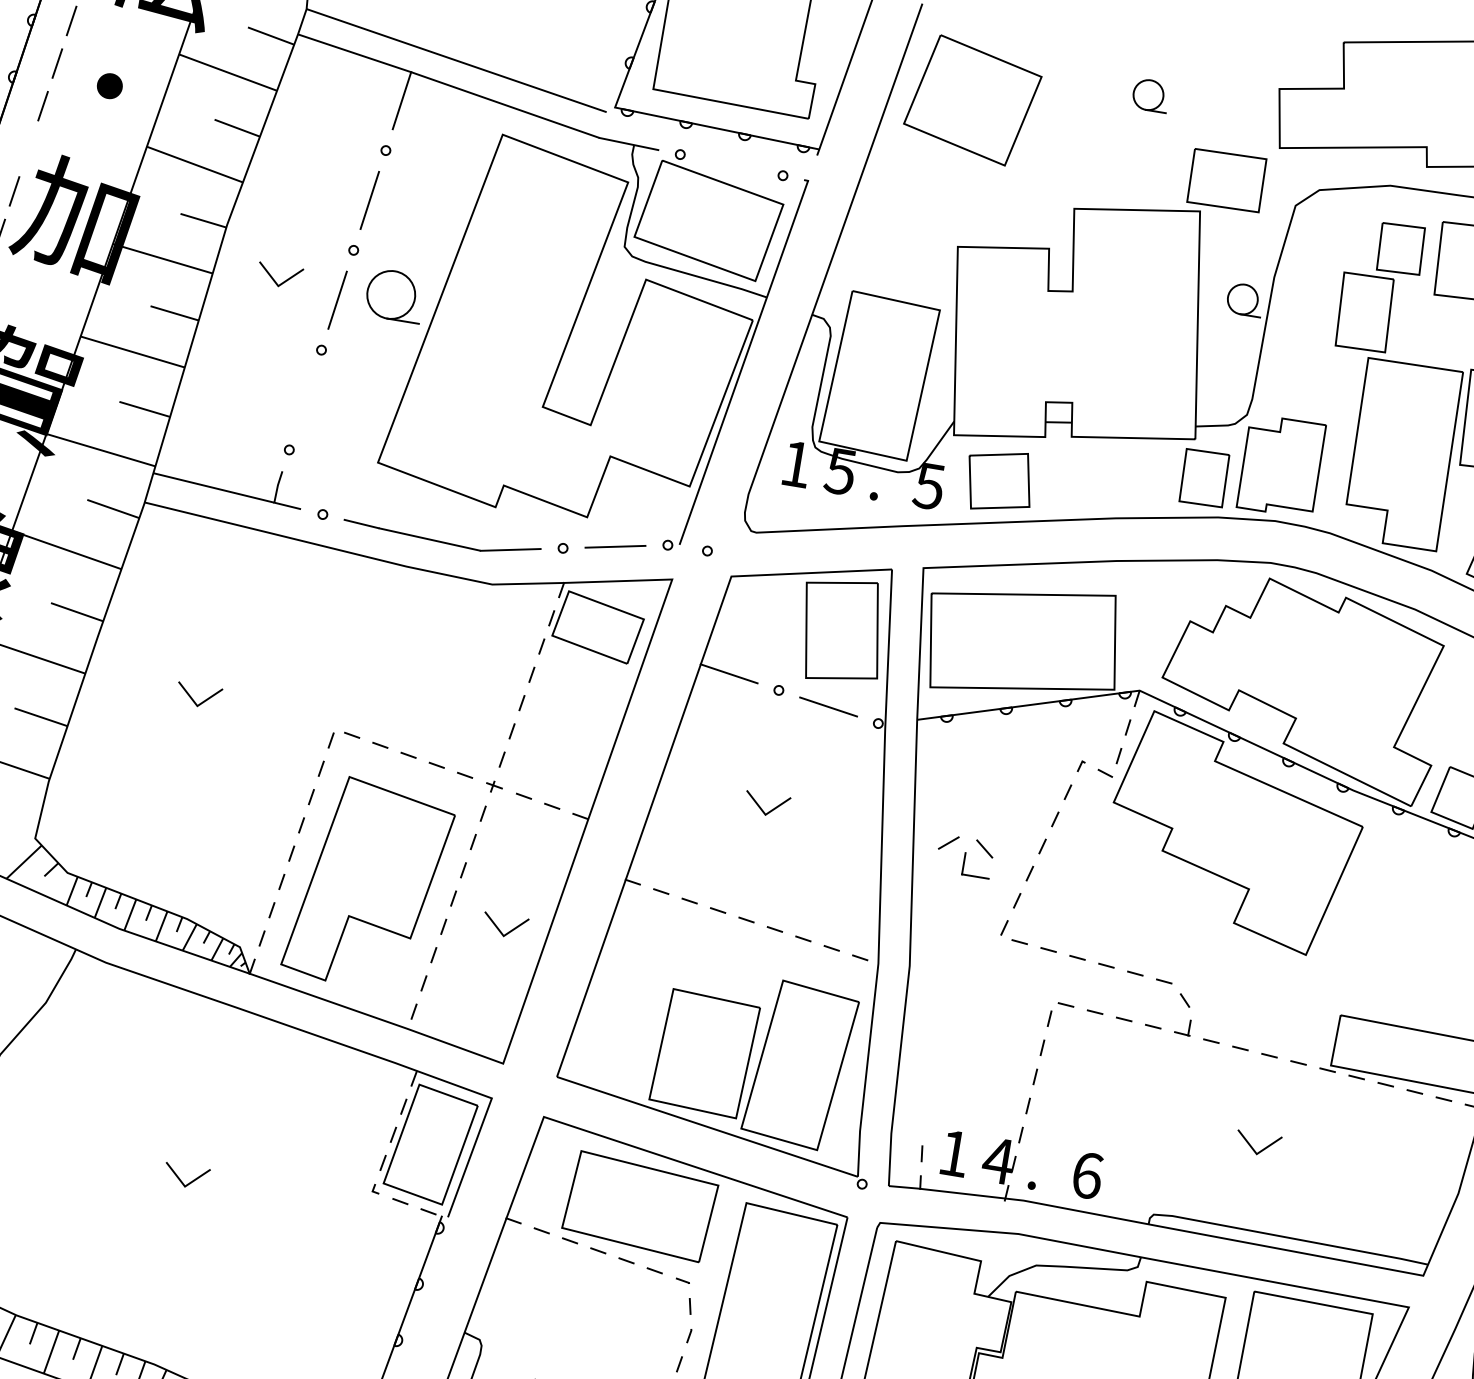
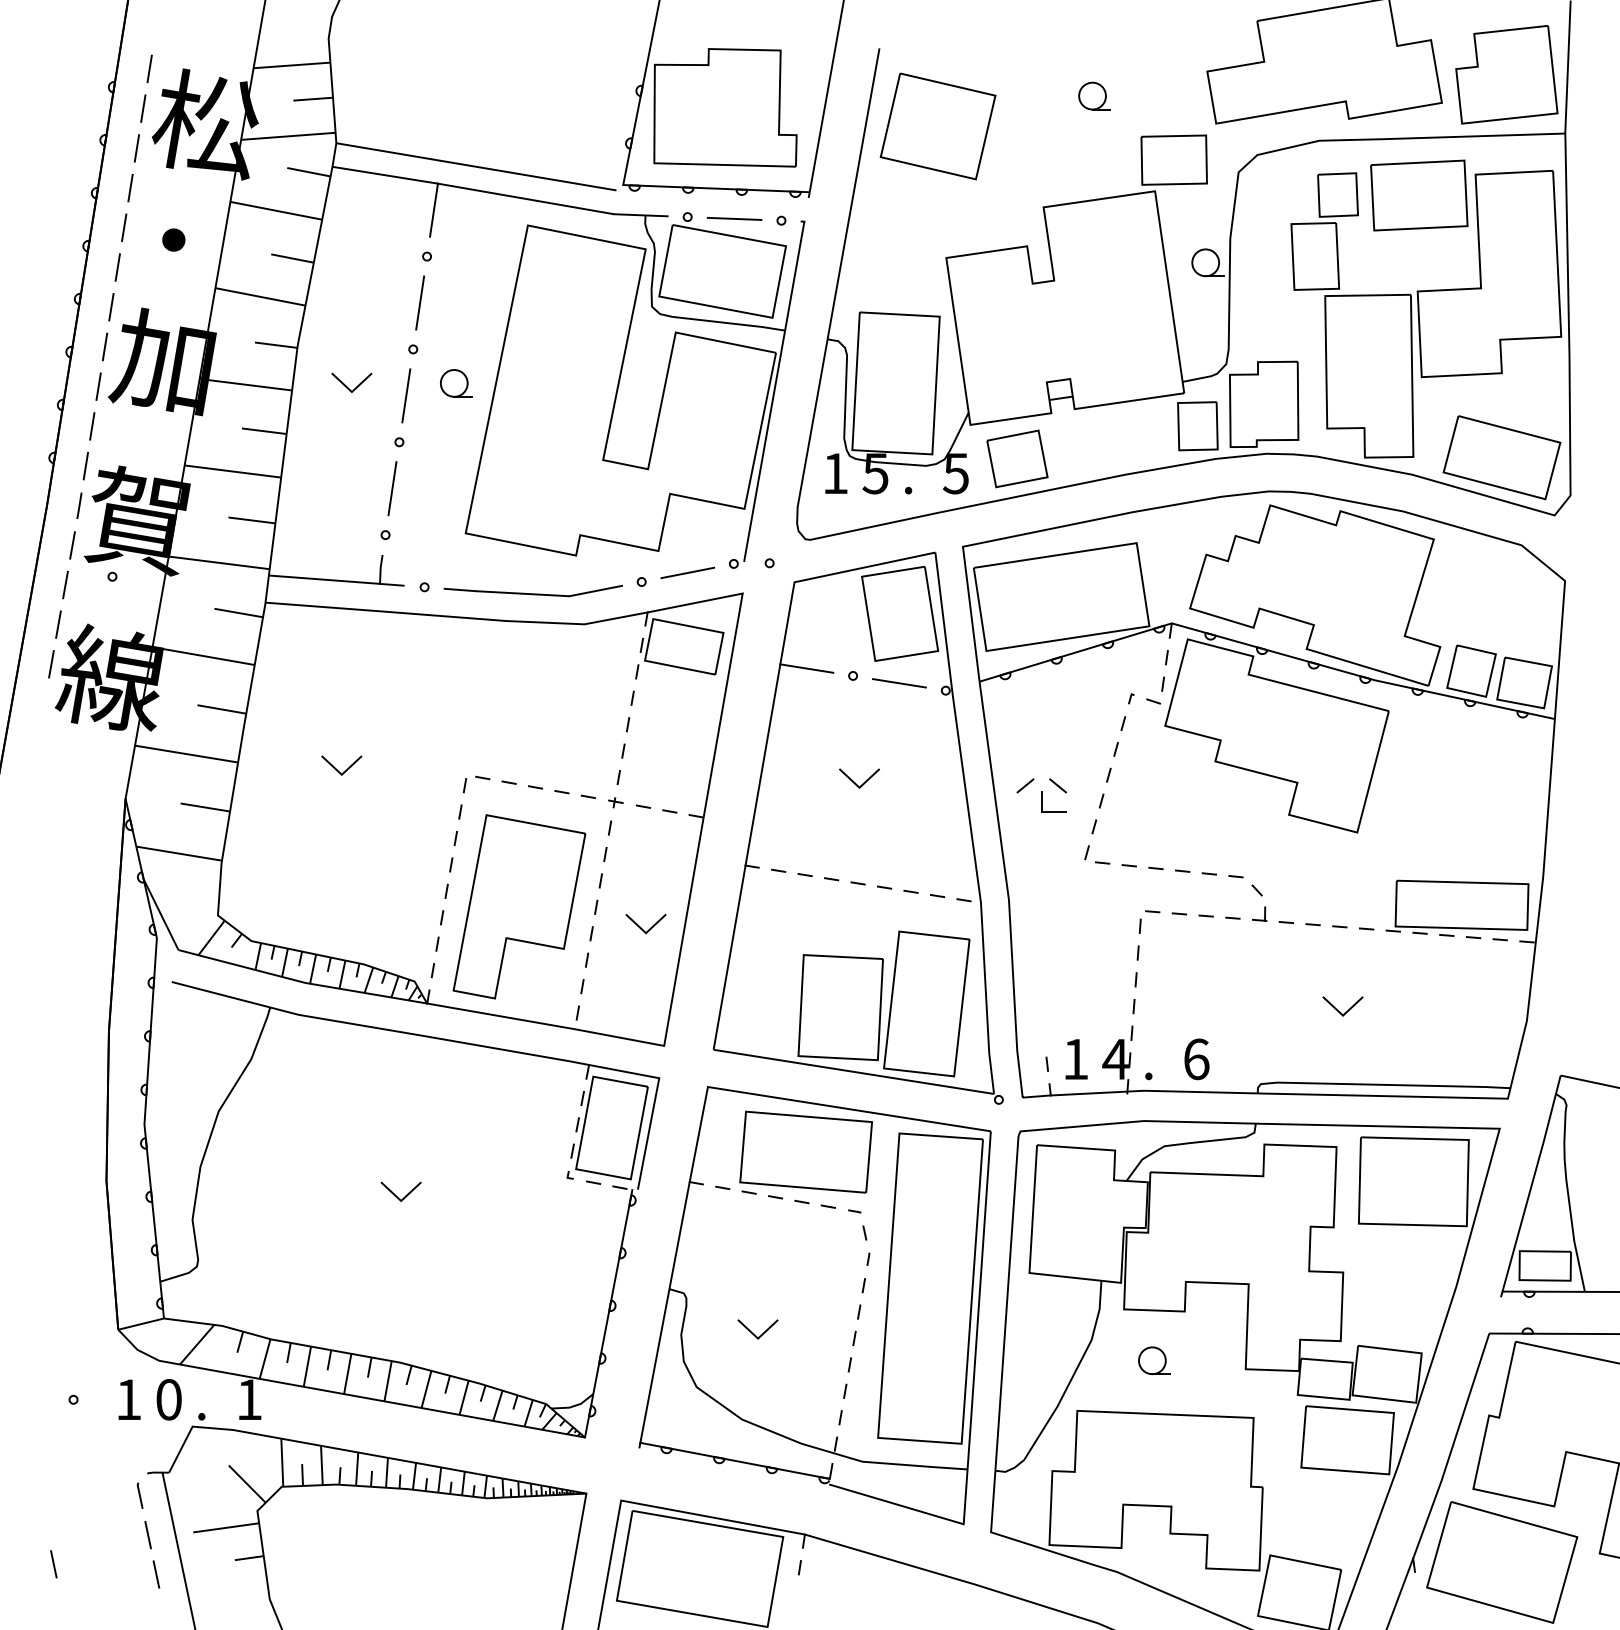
line: (28, 149) -> (111, 307), added
line: (731, 164) -> (734, 218), added
part: (395, 295) -> (456, 383), size x0.62
line: (305, 399) -> (392, 488), added

